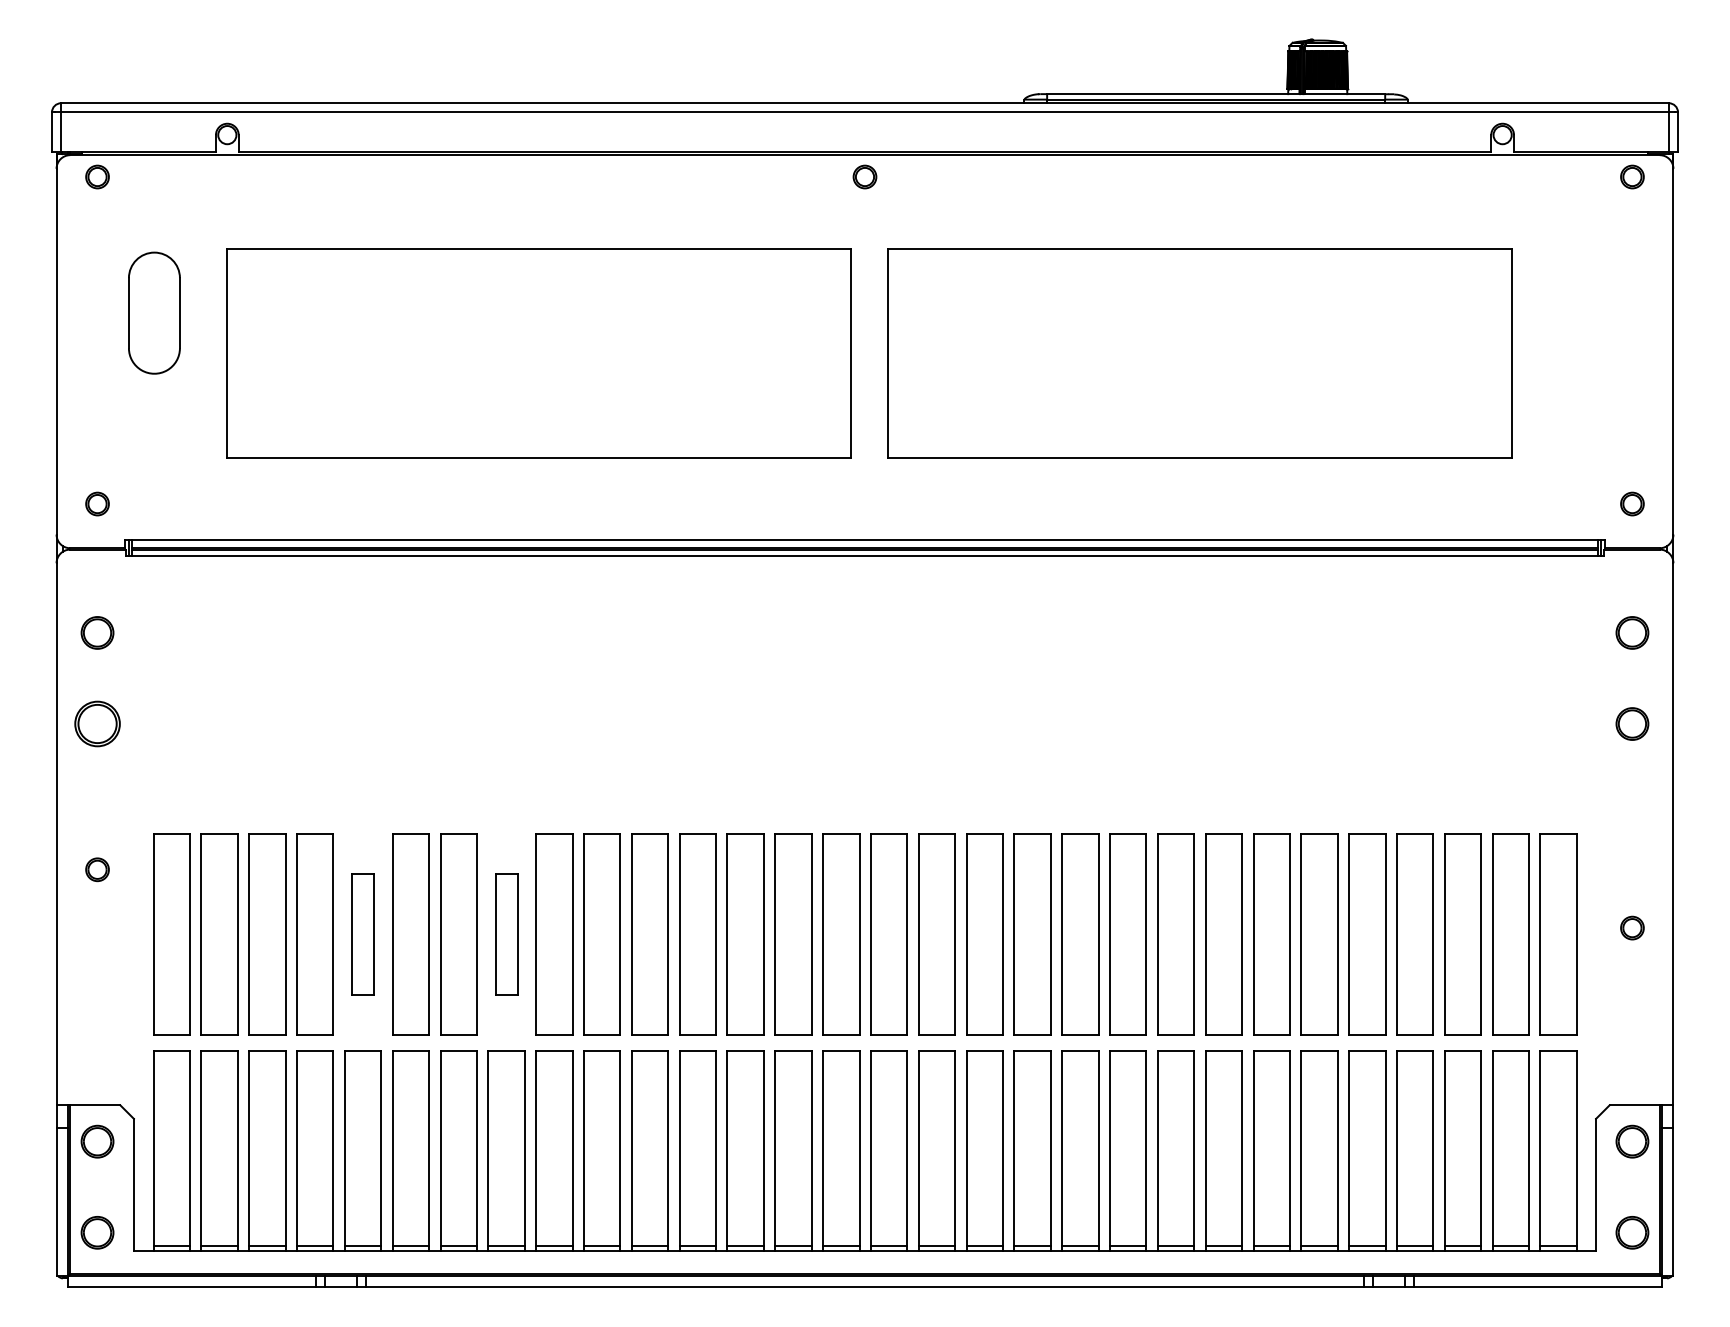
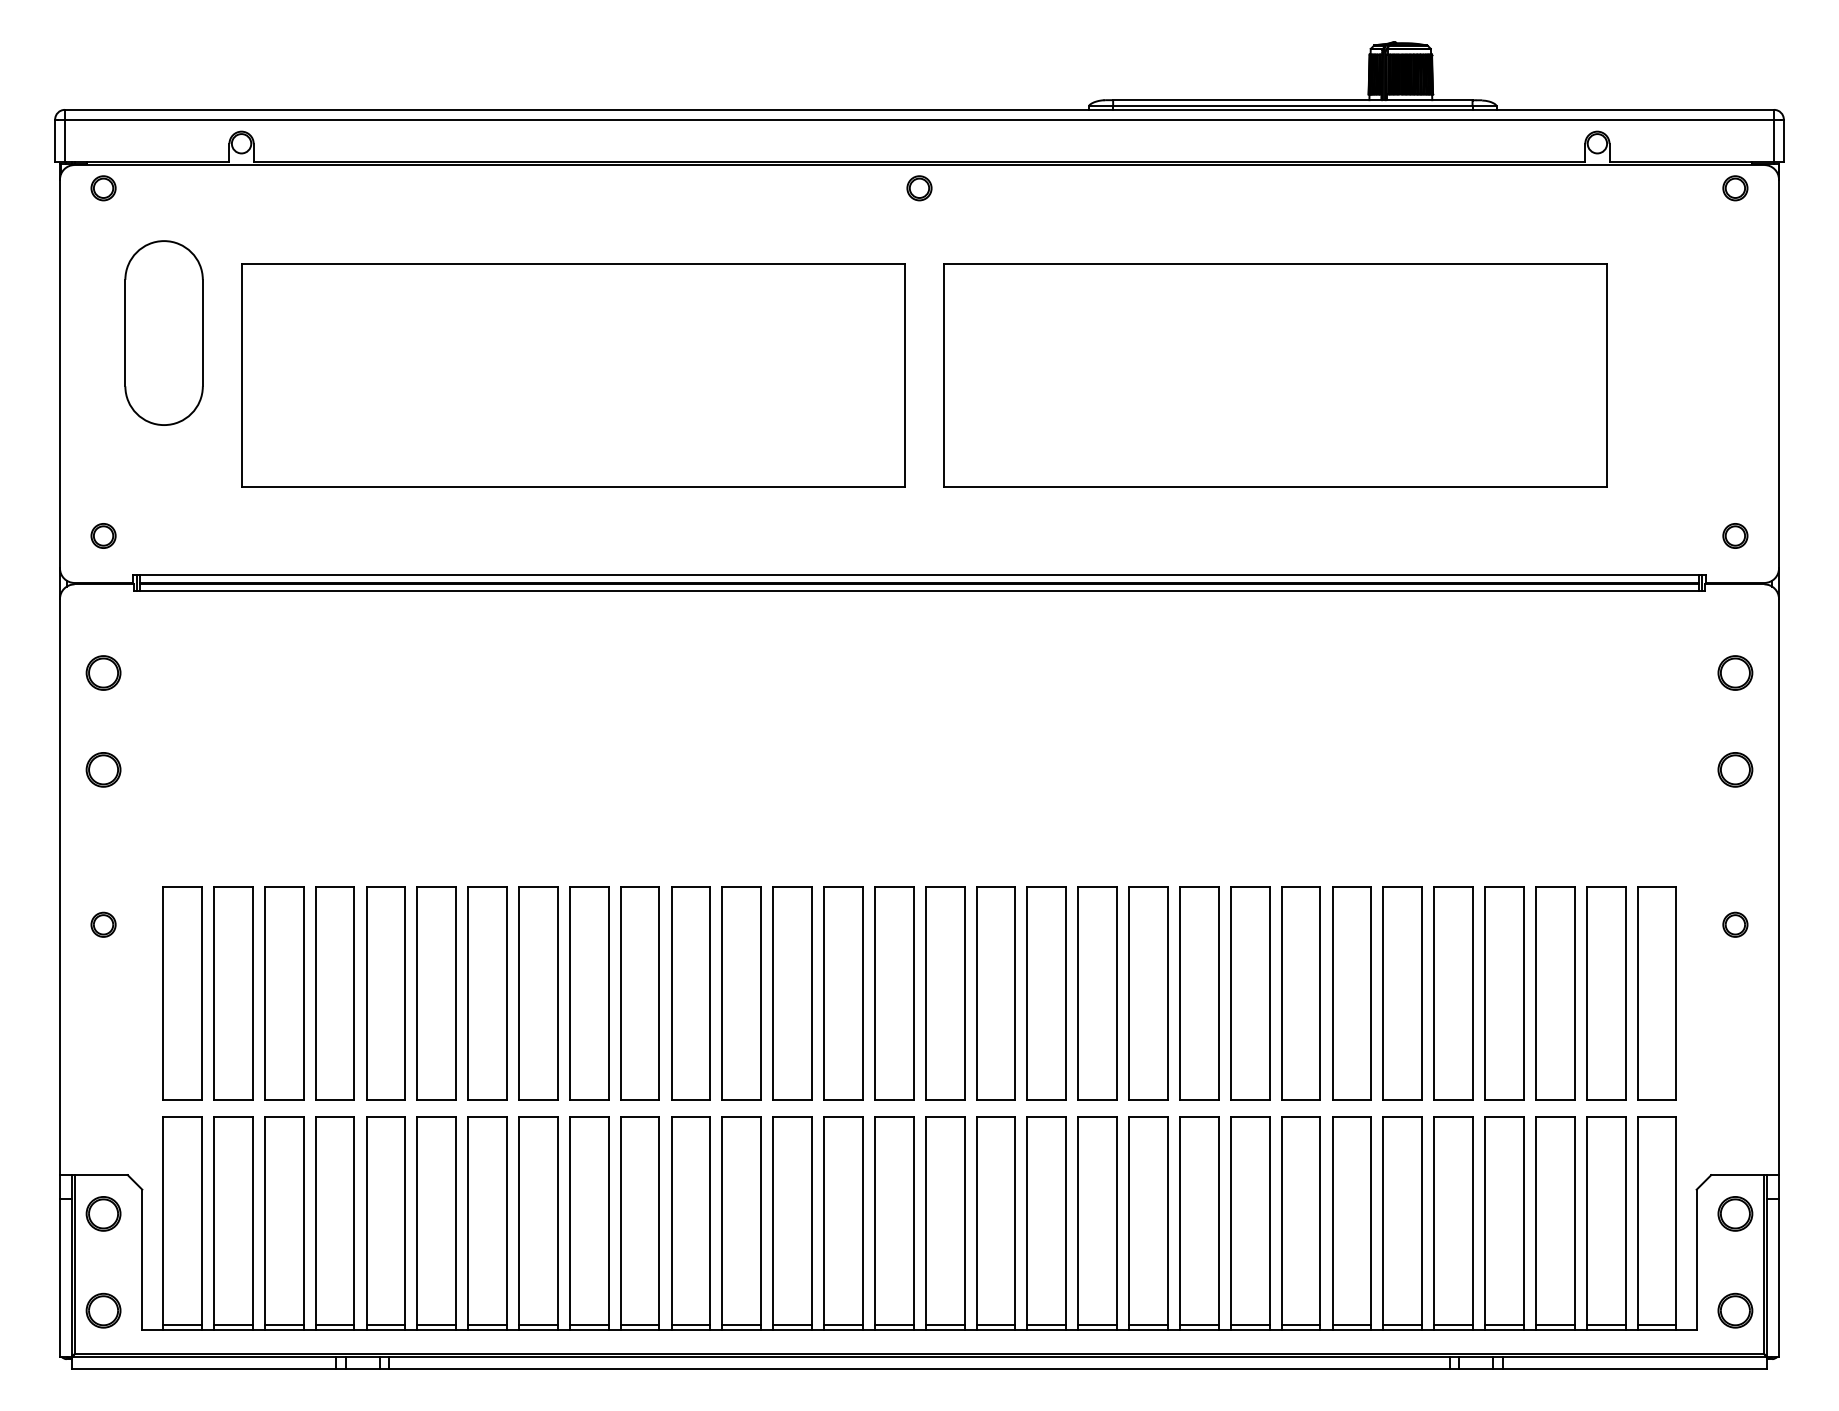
part: (153, 312) -> (163, 332), size x1.43
part: (97, 723) -> (103, 769), size x0.71
part: (1632, 927) -> (1735, 924), moved
part: (362, 934) -> (385, 993), size x1.67
part: (506, 934) -> (538, 993), size x1.67

